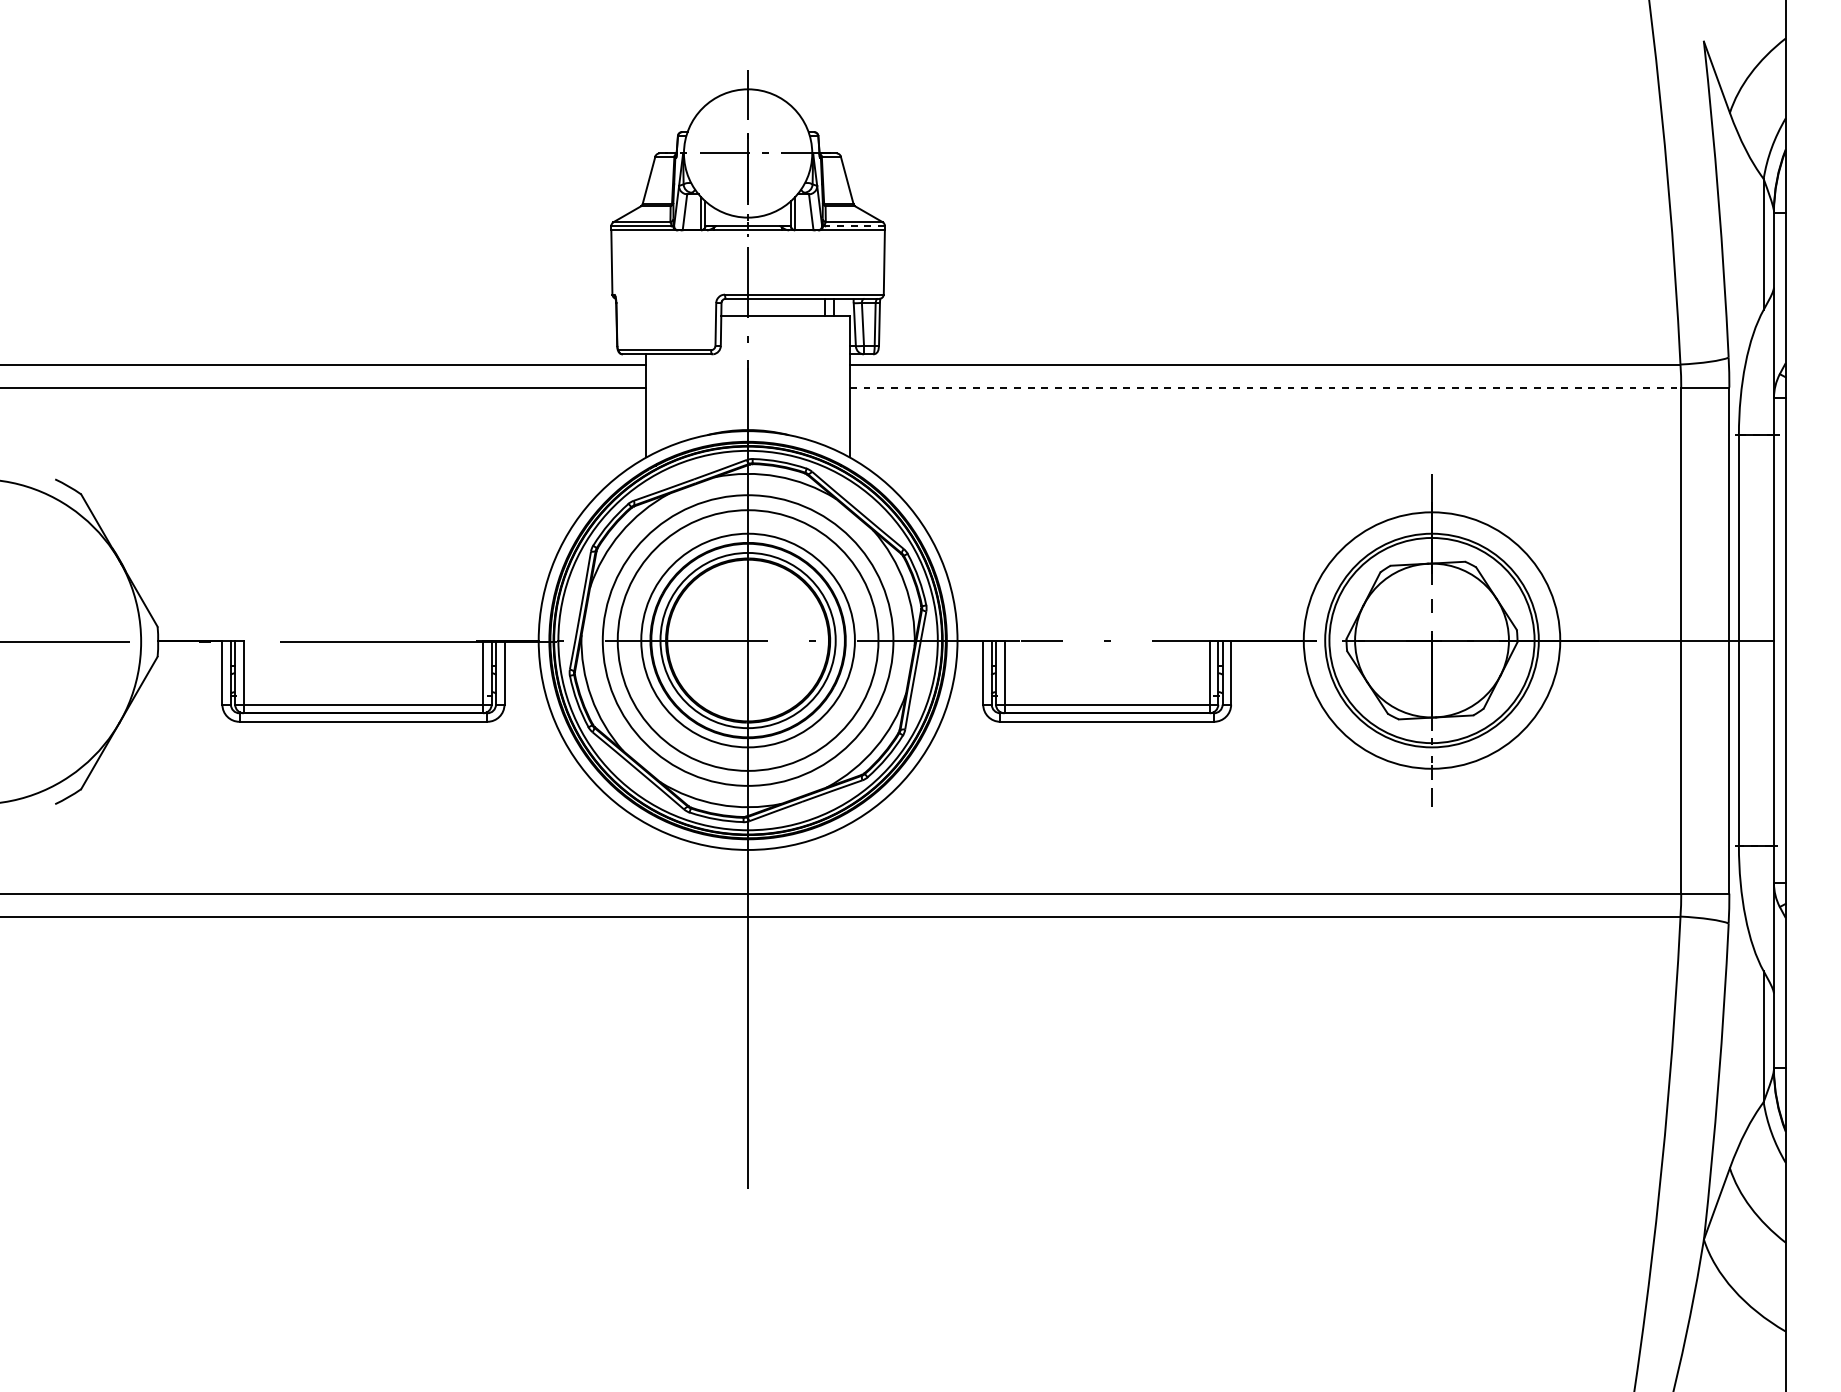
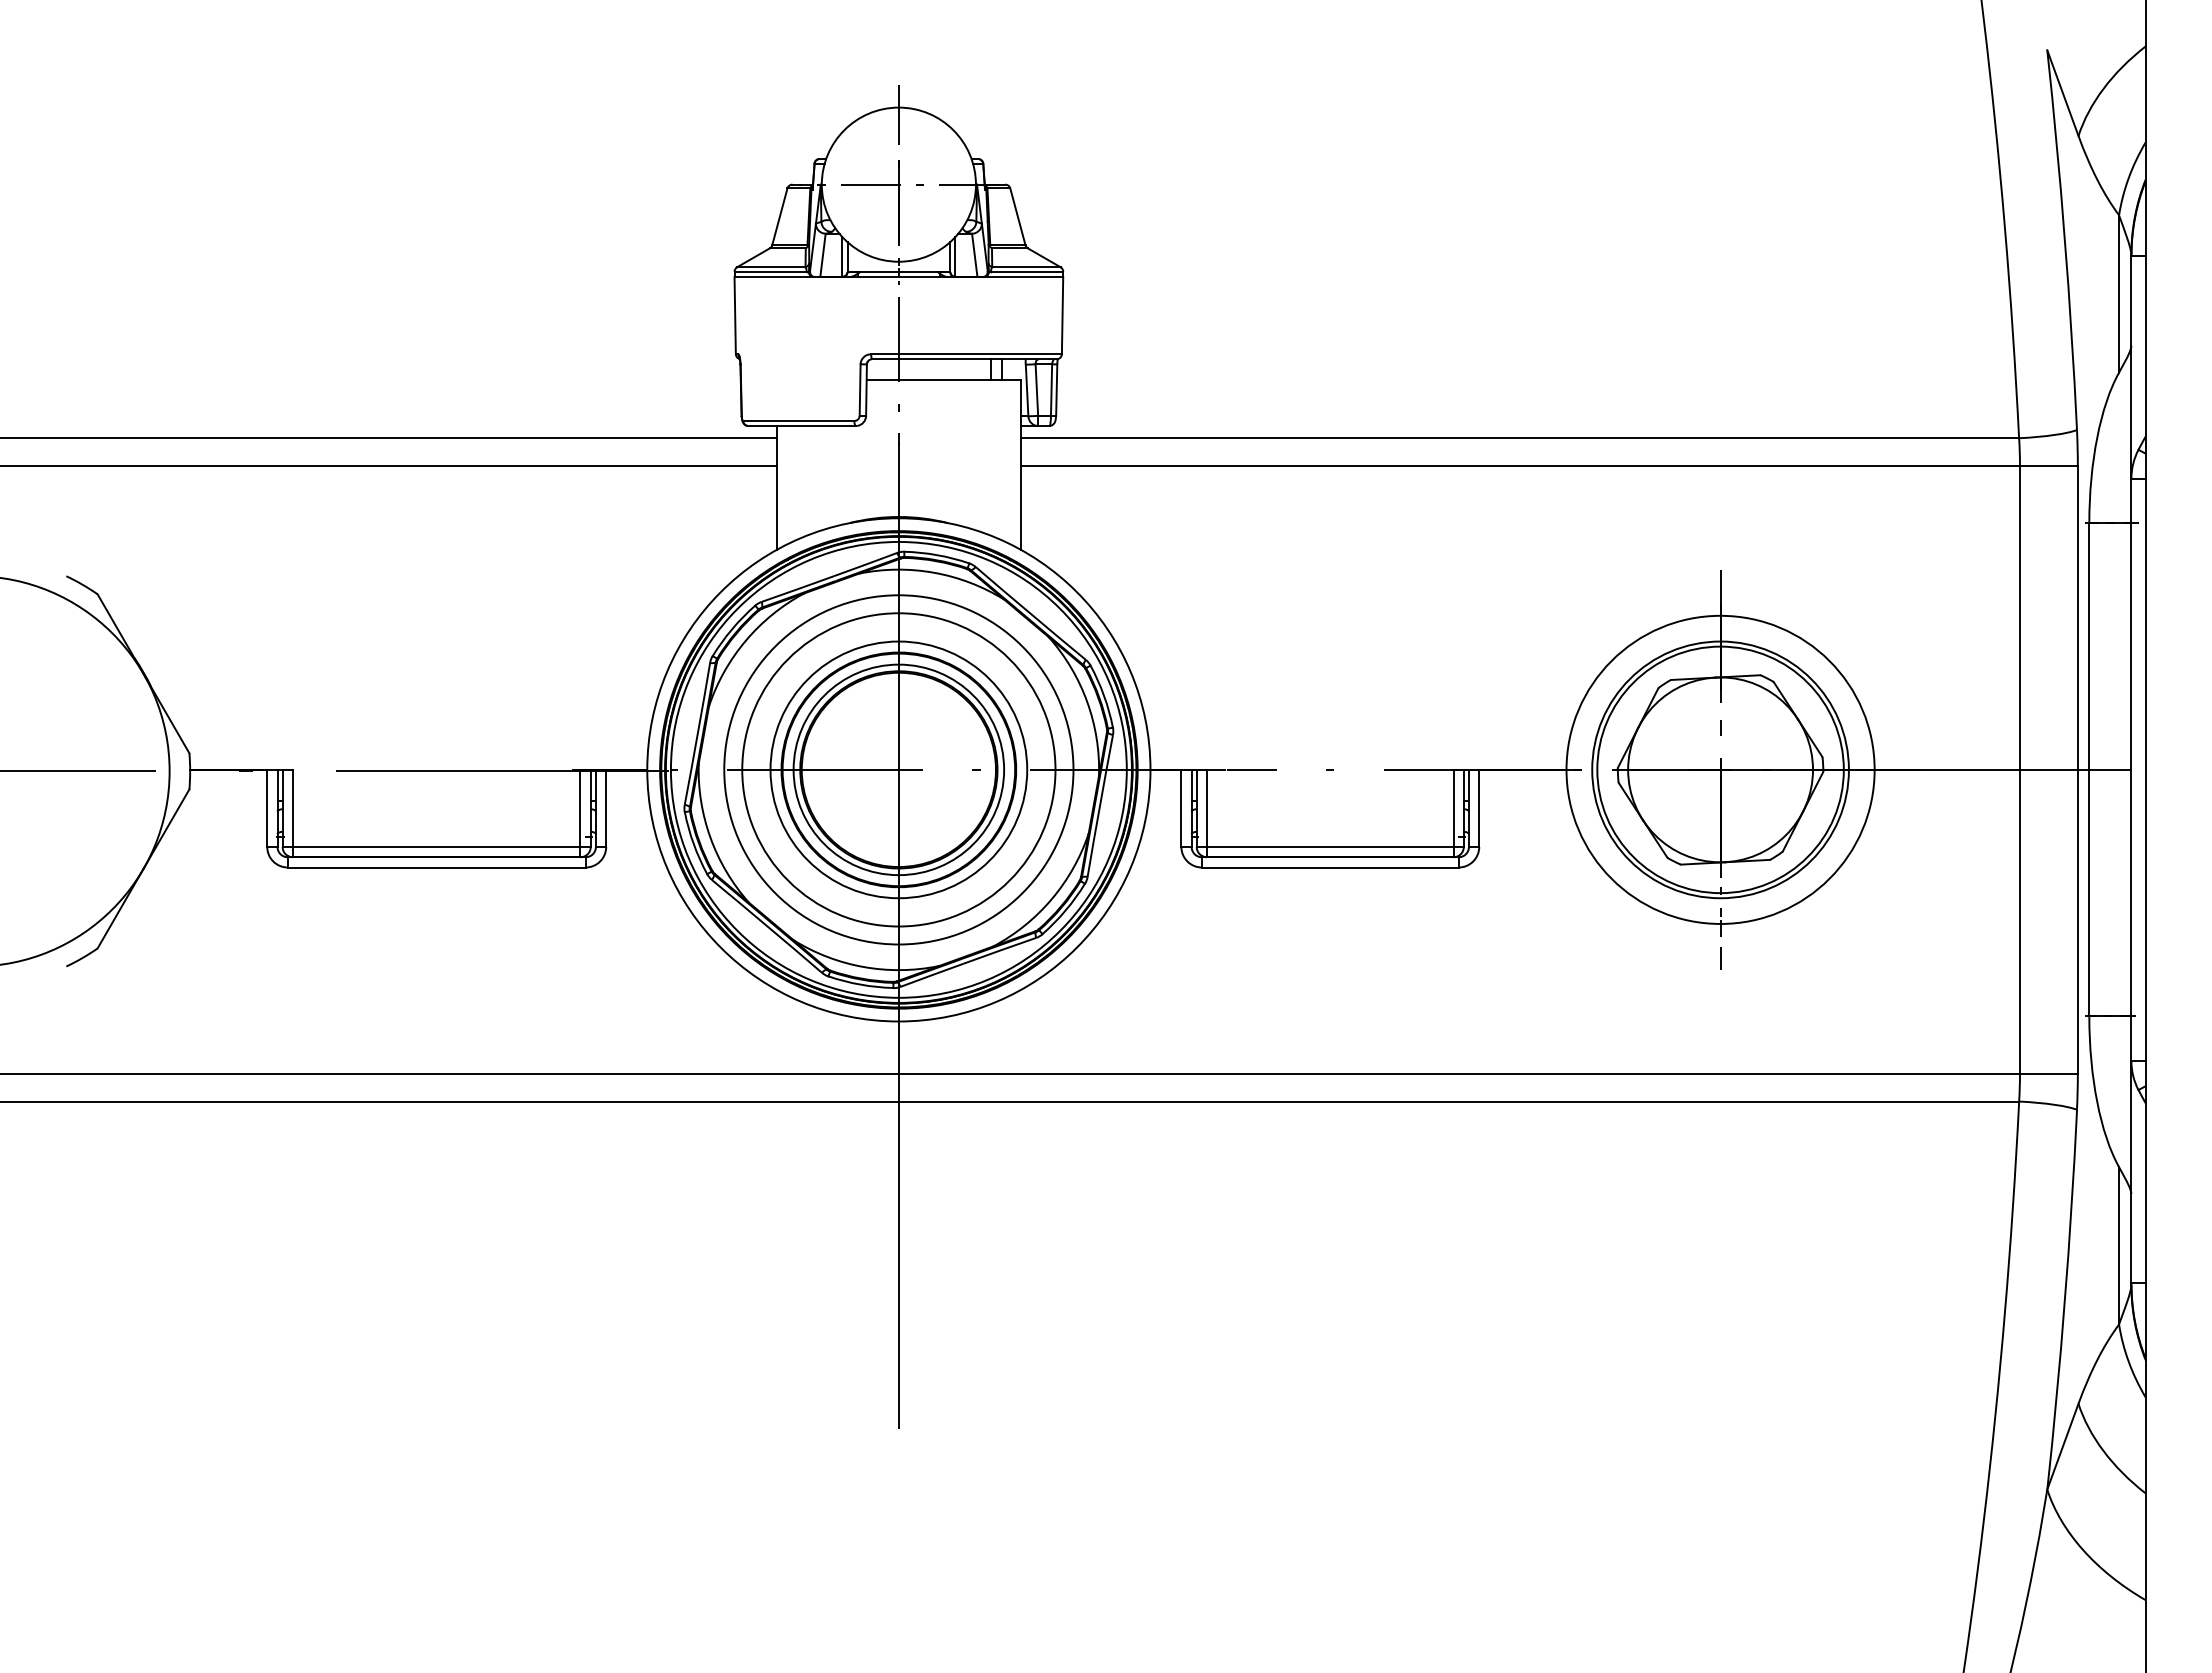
line: (854, 225) -> (1026, 271), dashed -> solid
line: (1266, 387) -> (1521, 465), dashed -> solid

